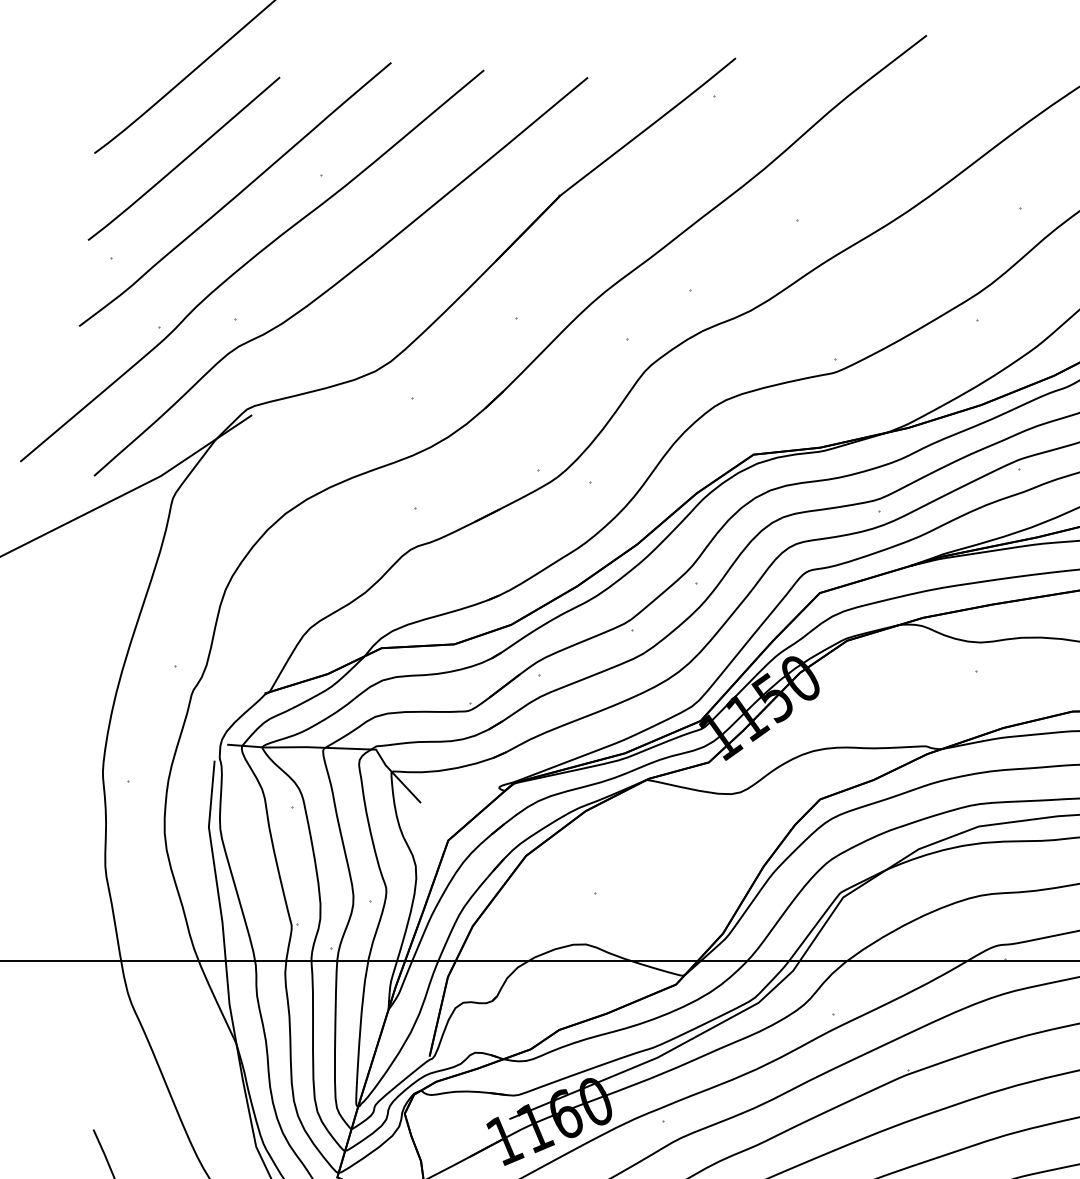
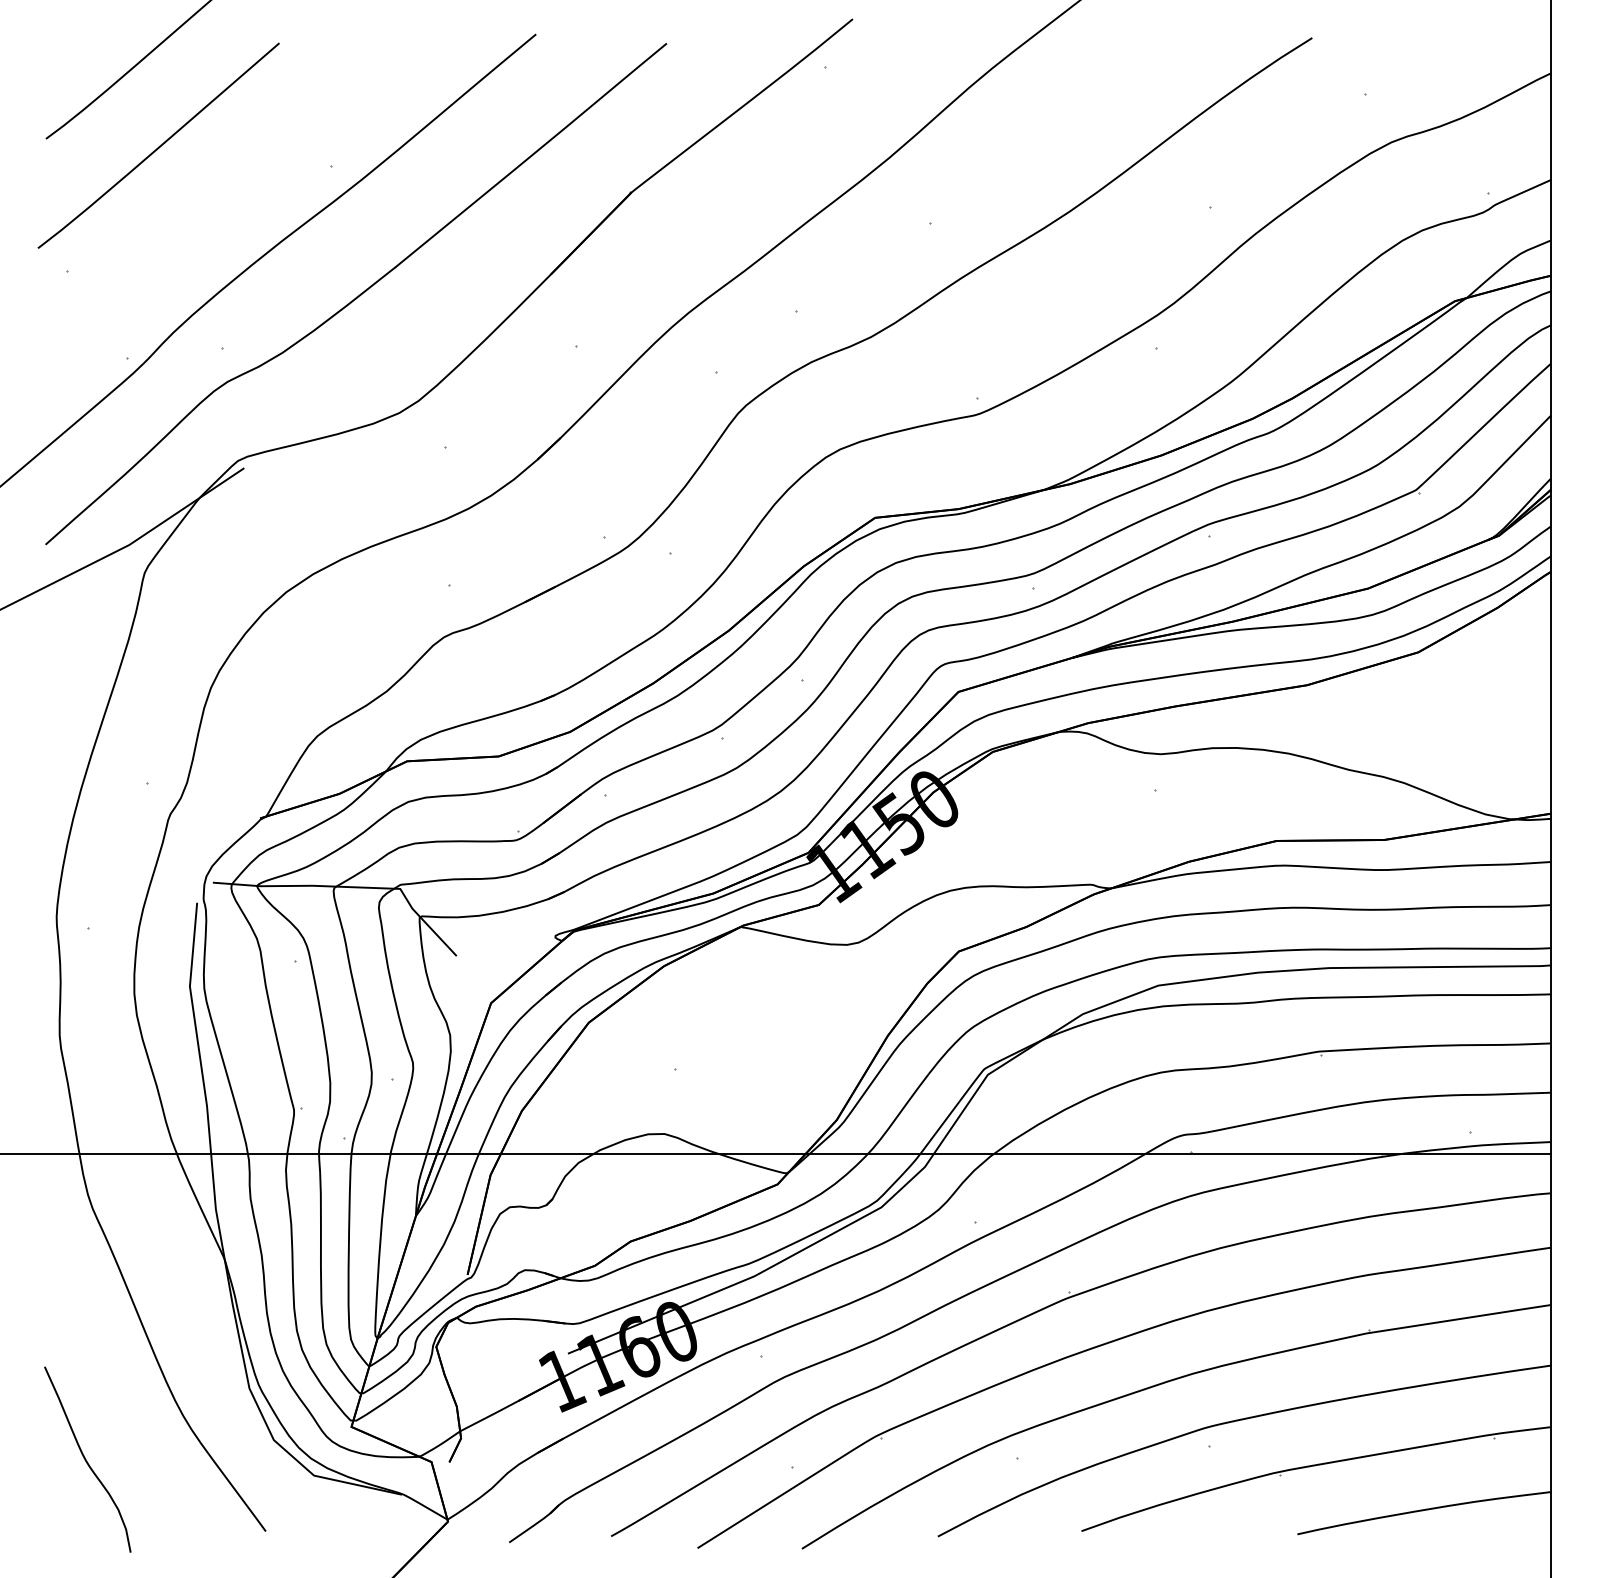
curve: (236, 195) -> (224, 191), removed

